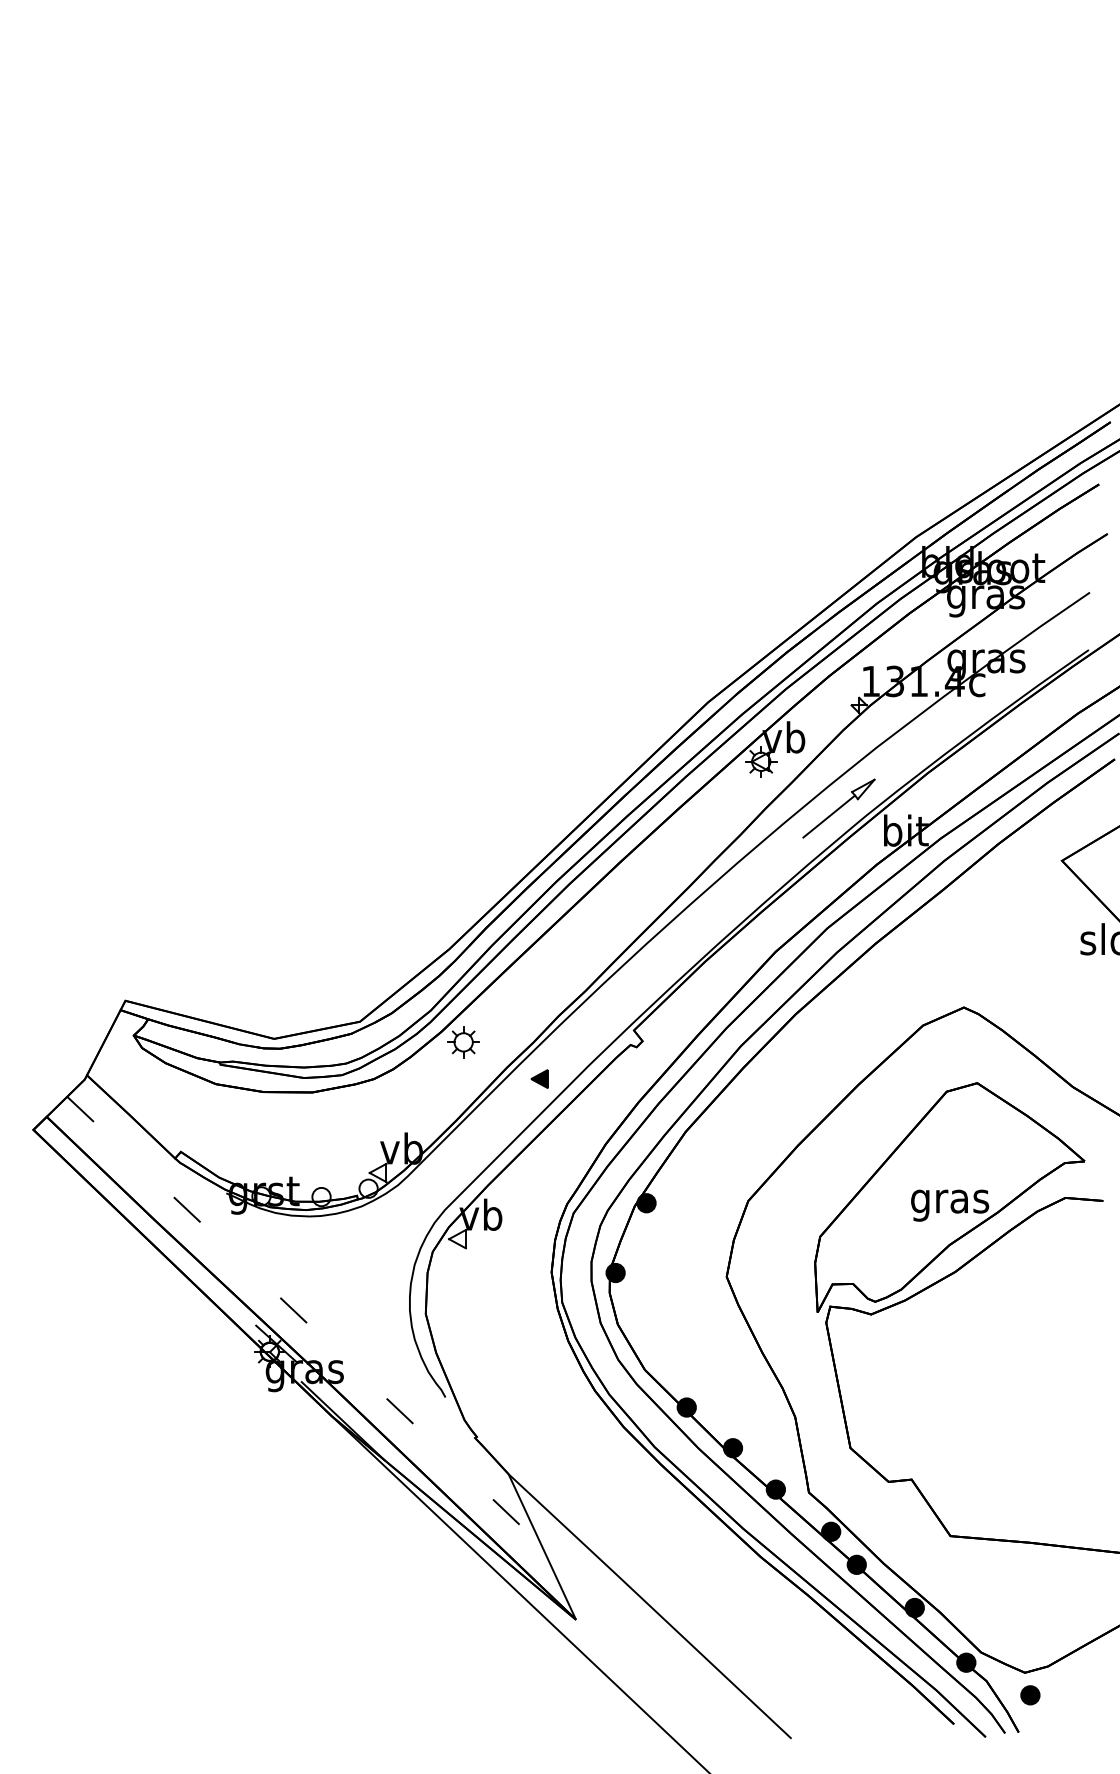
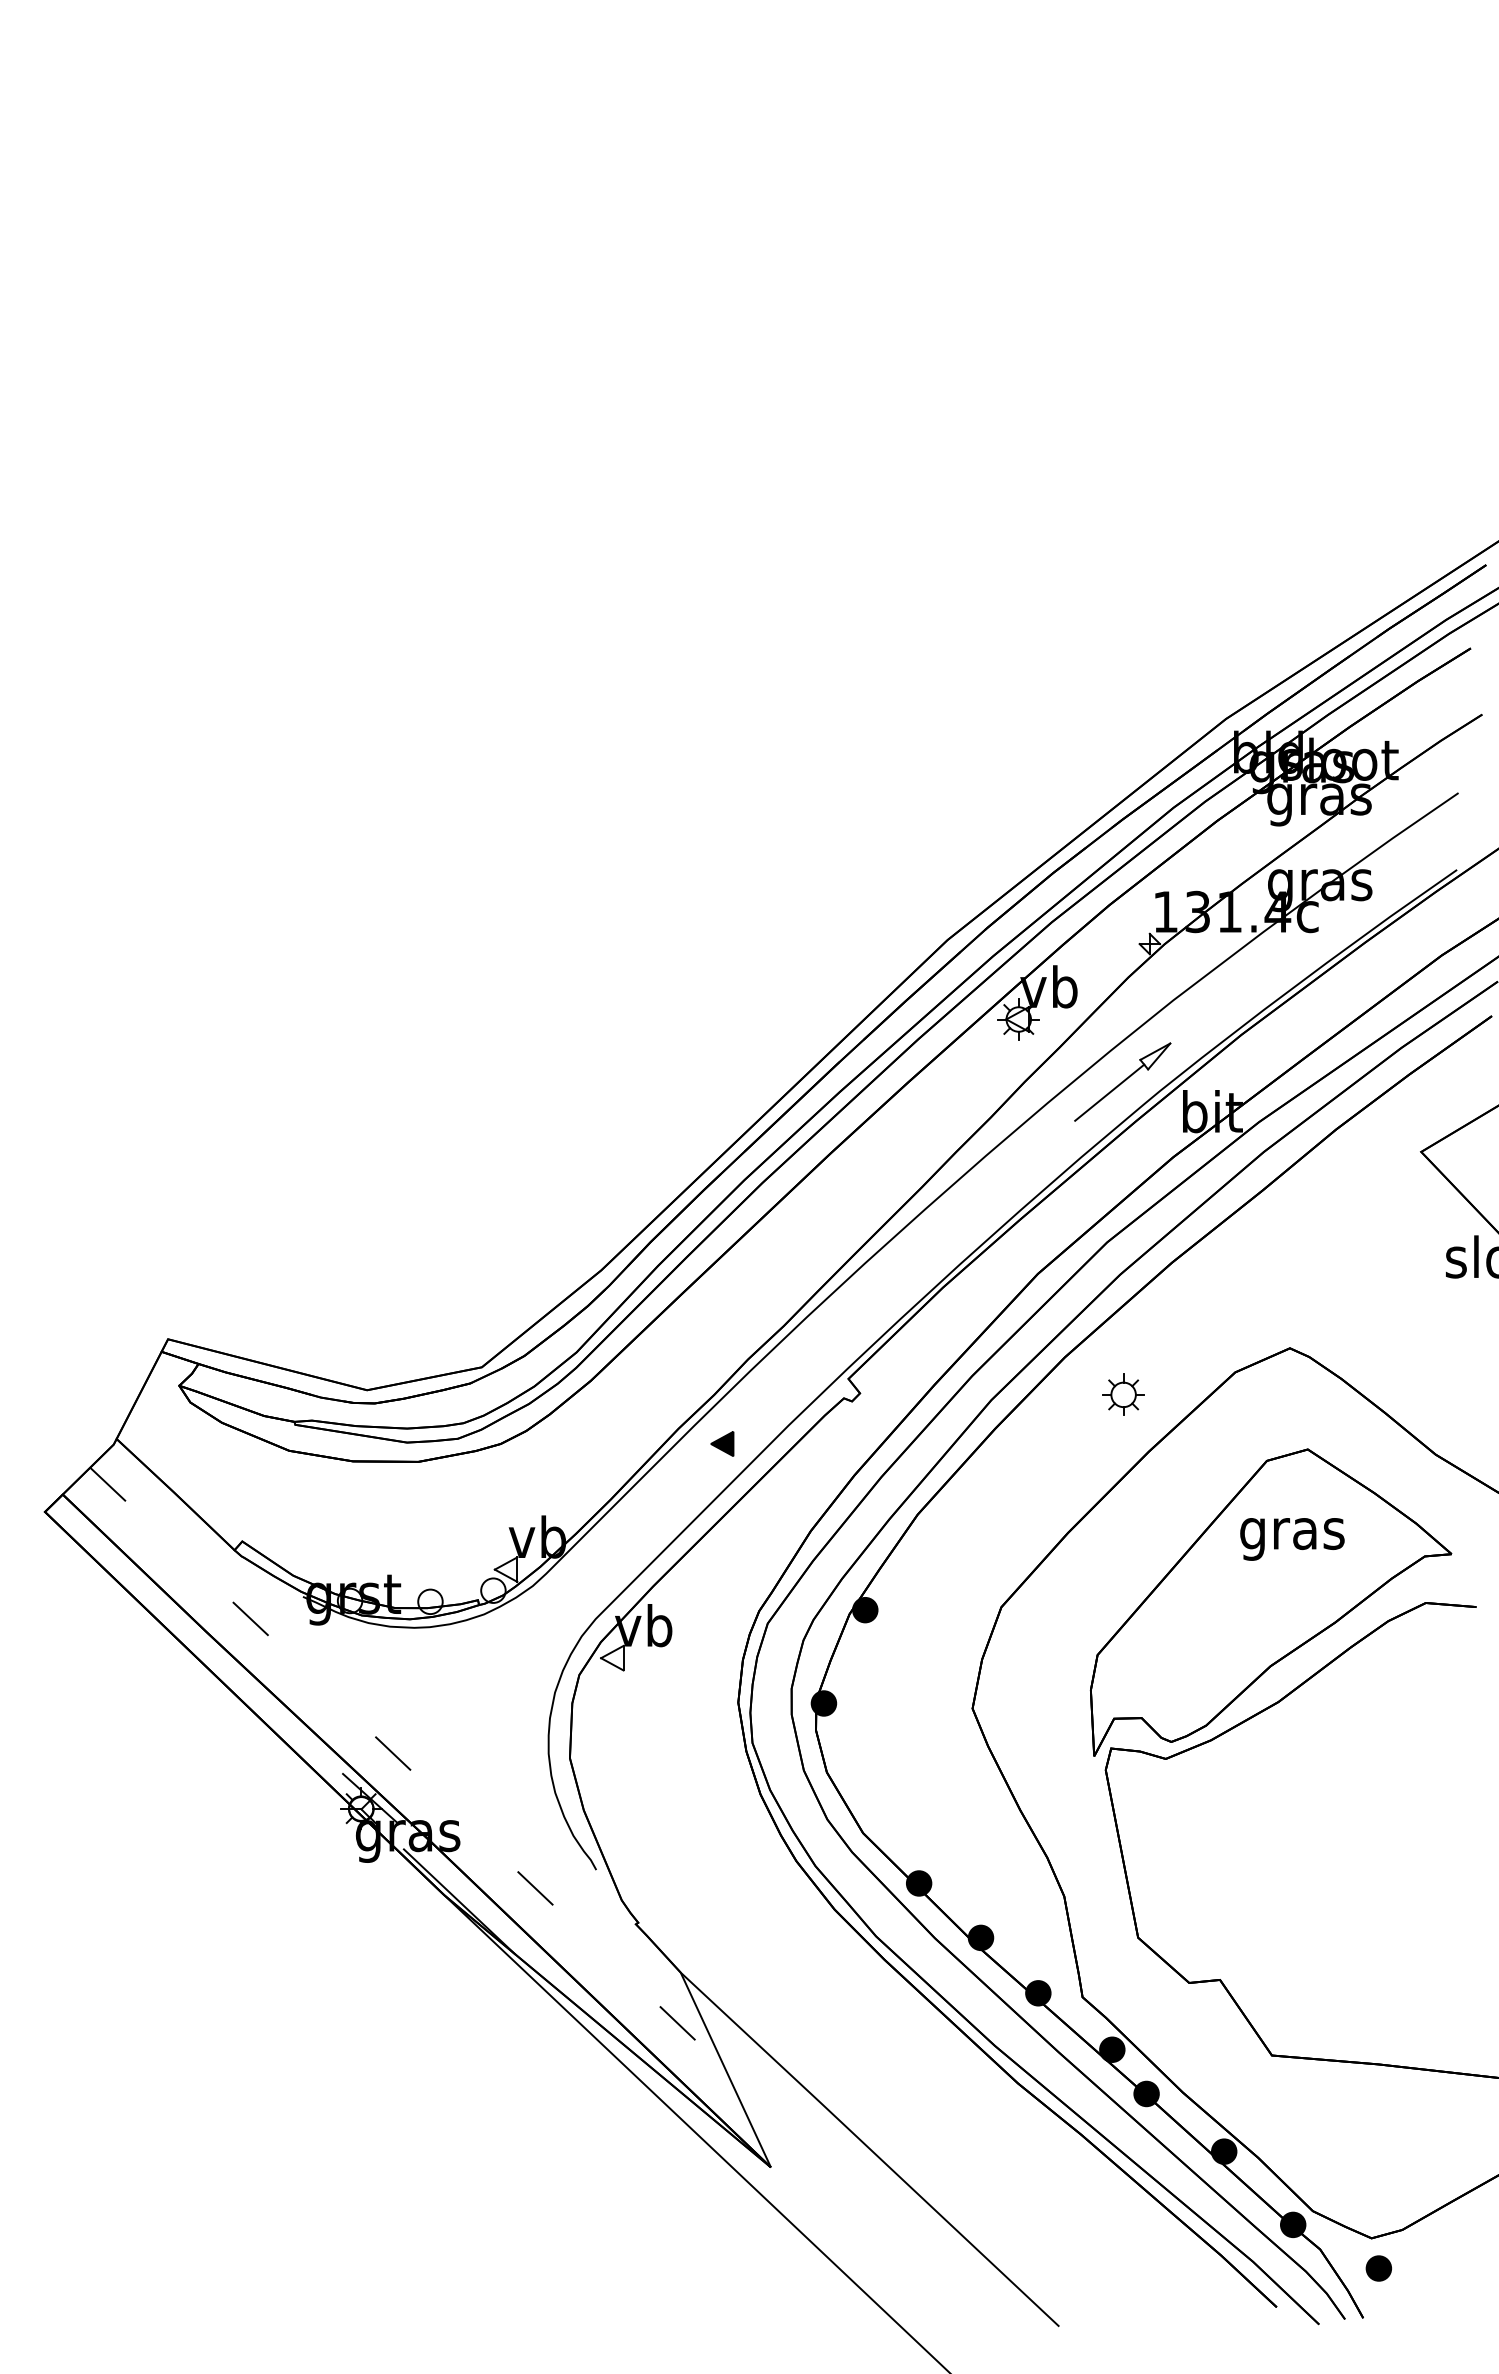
part: (463, 1042) -> (1123, 1394), moved
text: (950, 1205) -> (1292, 1539), moved

